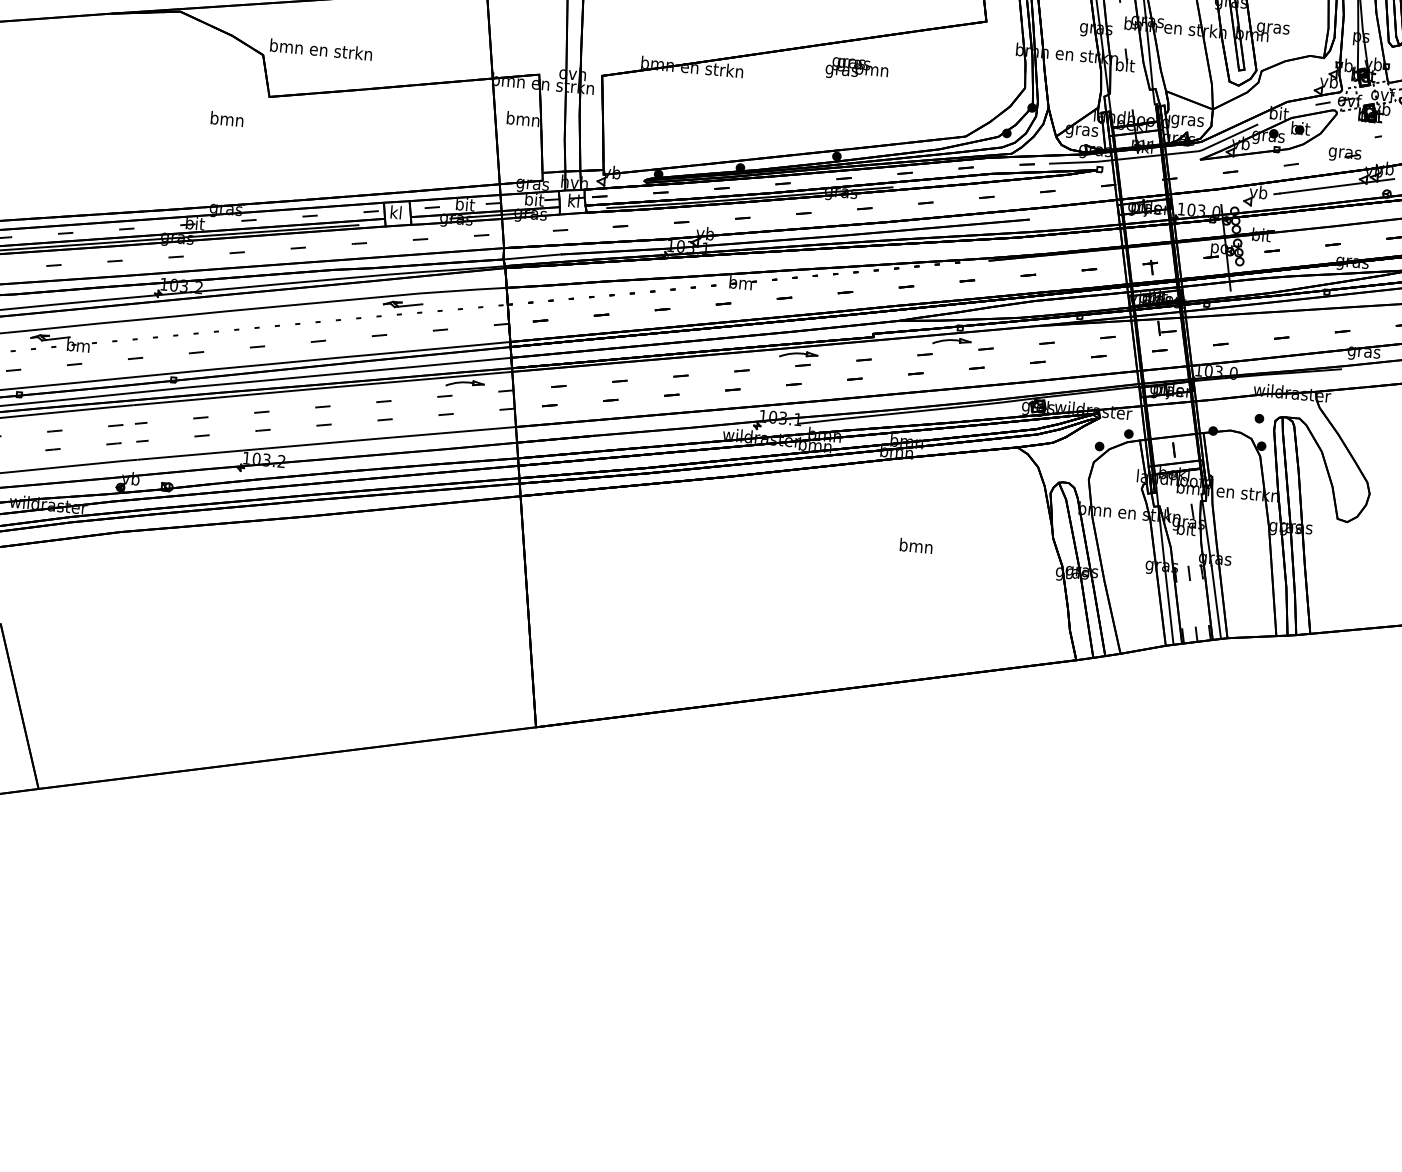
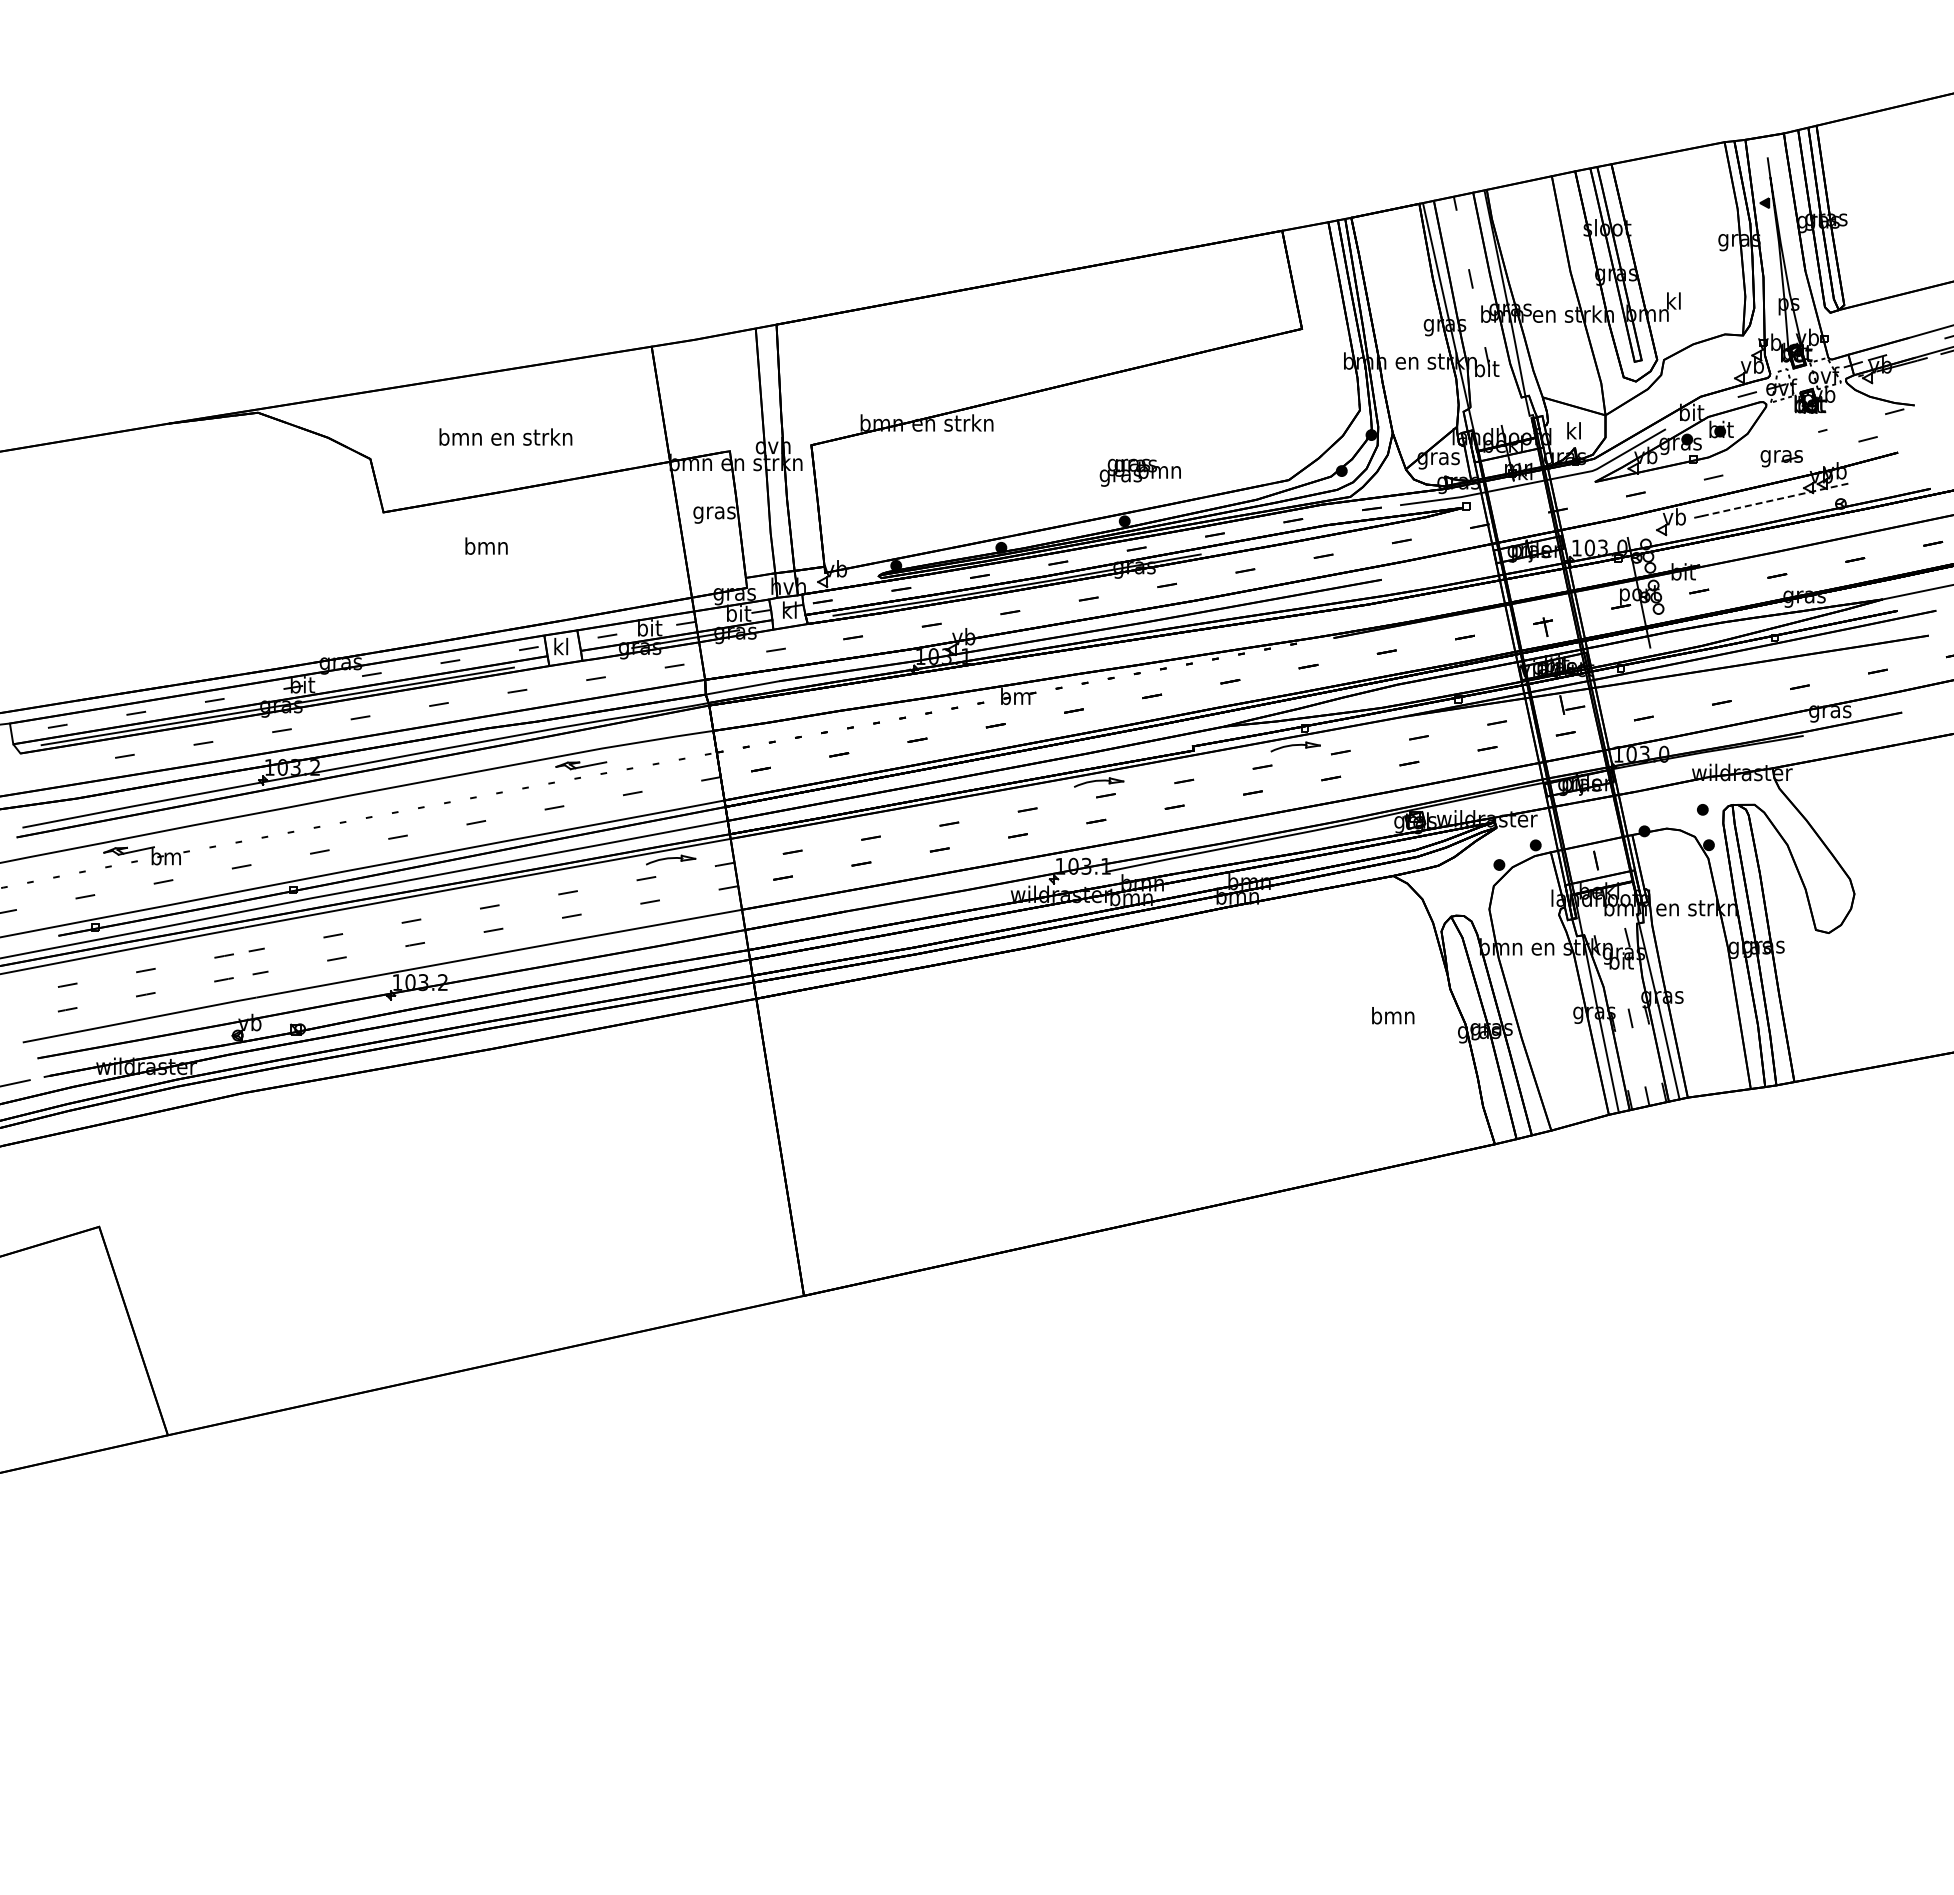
text: (1272, 28) -> (1673, 303), gras -> kl
text: (321, 49) -> (505, 436), moved
text: (856, 69) -> (1139, 472), moved
text: (227, 118) -> (486, 545), moved
text: (523, 120) -> (714, 512), bmn -> gras
text: (1187, 121) -> (1574, 433), gras -> kl
line: (1337, 186) -> (1775, 499), solid -> dashed
text: (916, 545) -> (1393, 1015), moved

